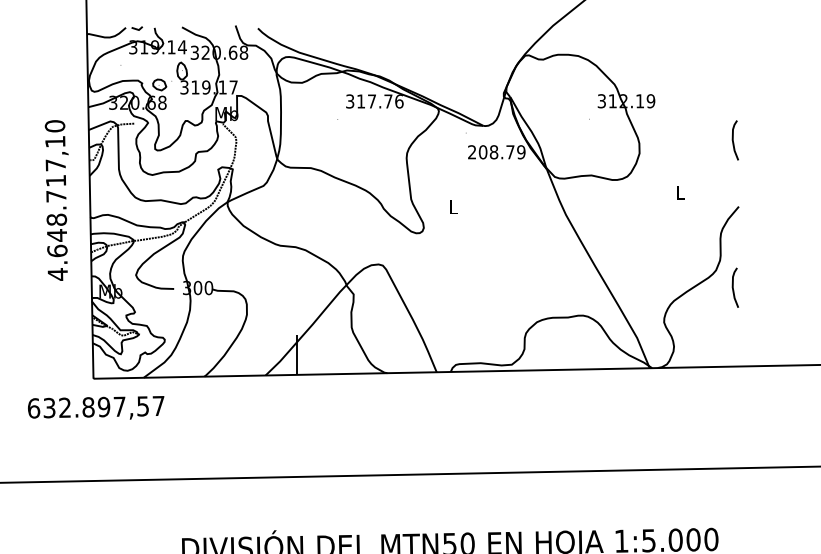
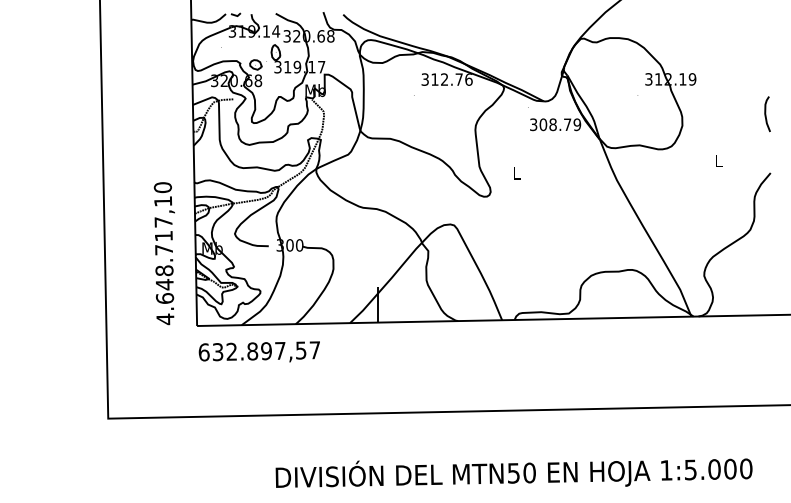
text: (371, 101) -> (444, 79), 317.76 -> 312.76
text: (472, 153) -> (533, 125), 208.79 -> 308.79
text: (55, 200) -> (163, 253), moved
curve: (734, 288) -> (766, 245), removed
text: (95, 407) -> (258, 351), moved

